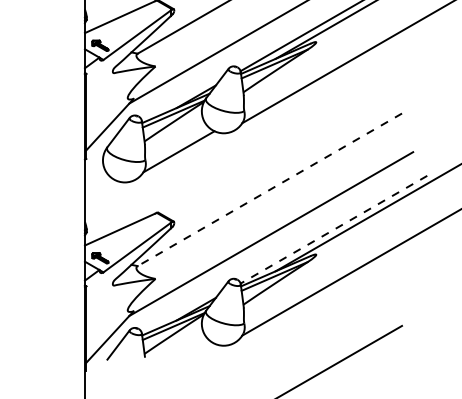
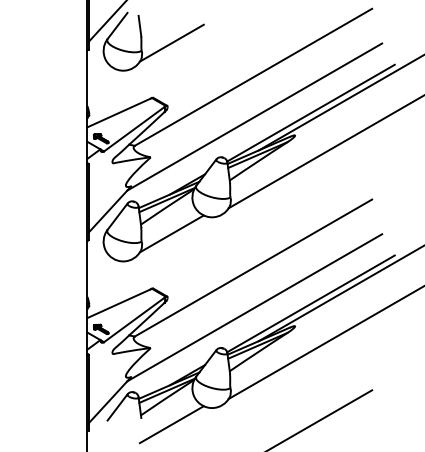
line: (269, 190) -> (253, 268), dashed -> solid
line: (334, 229) -> (311, 303), dashed -> solid
line: (178, 364) -> (171, 424), added

